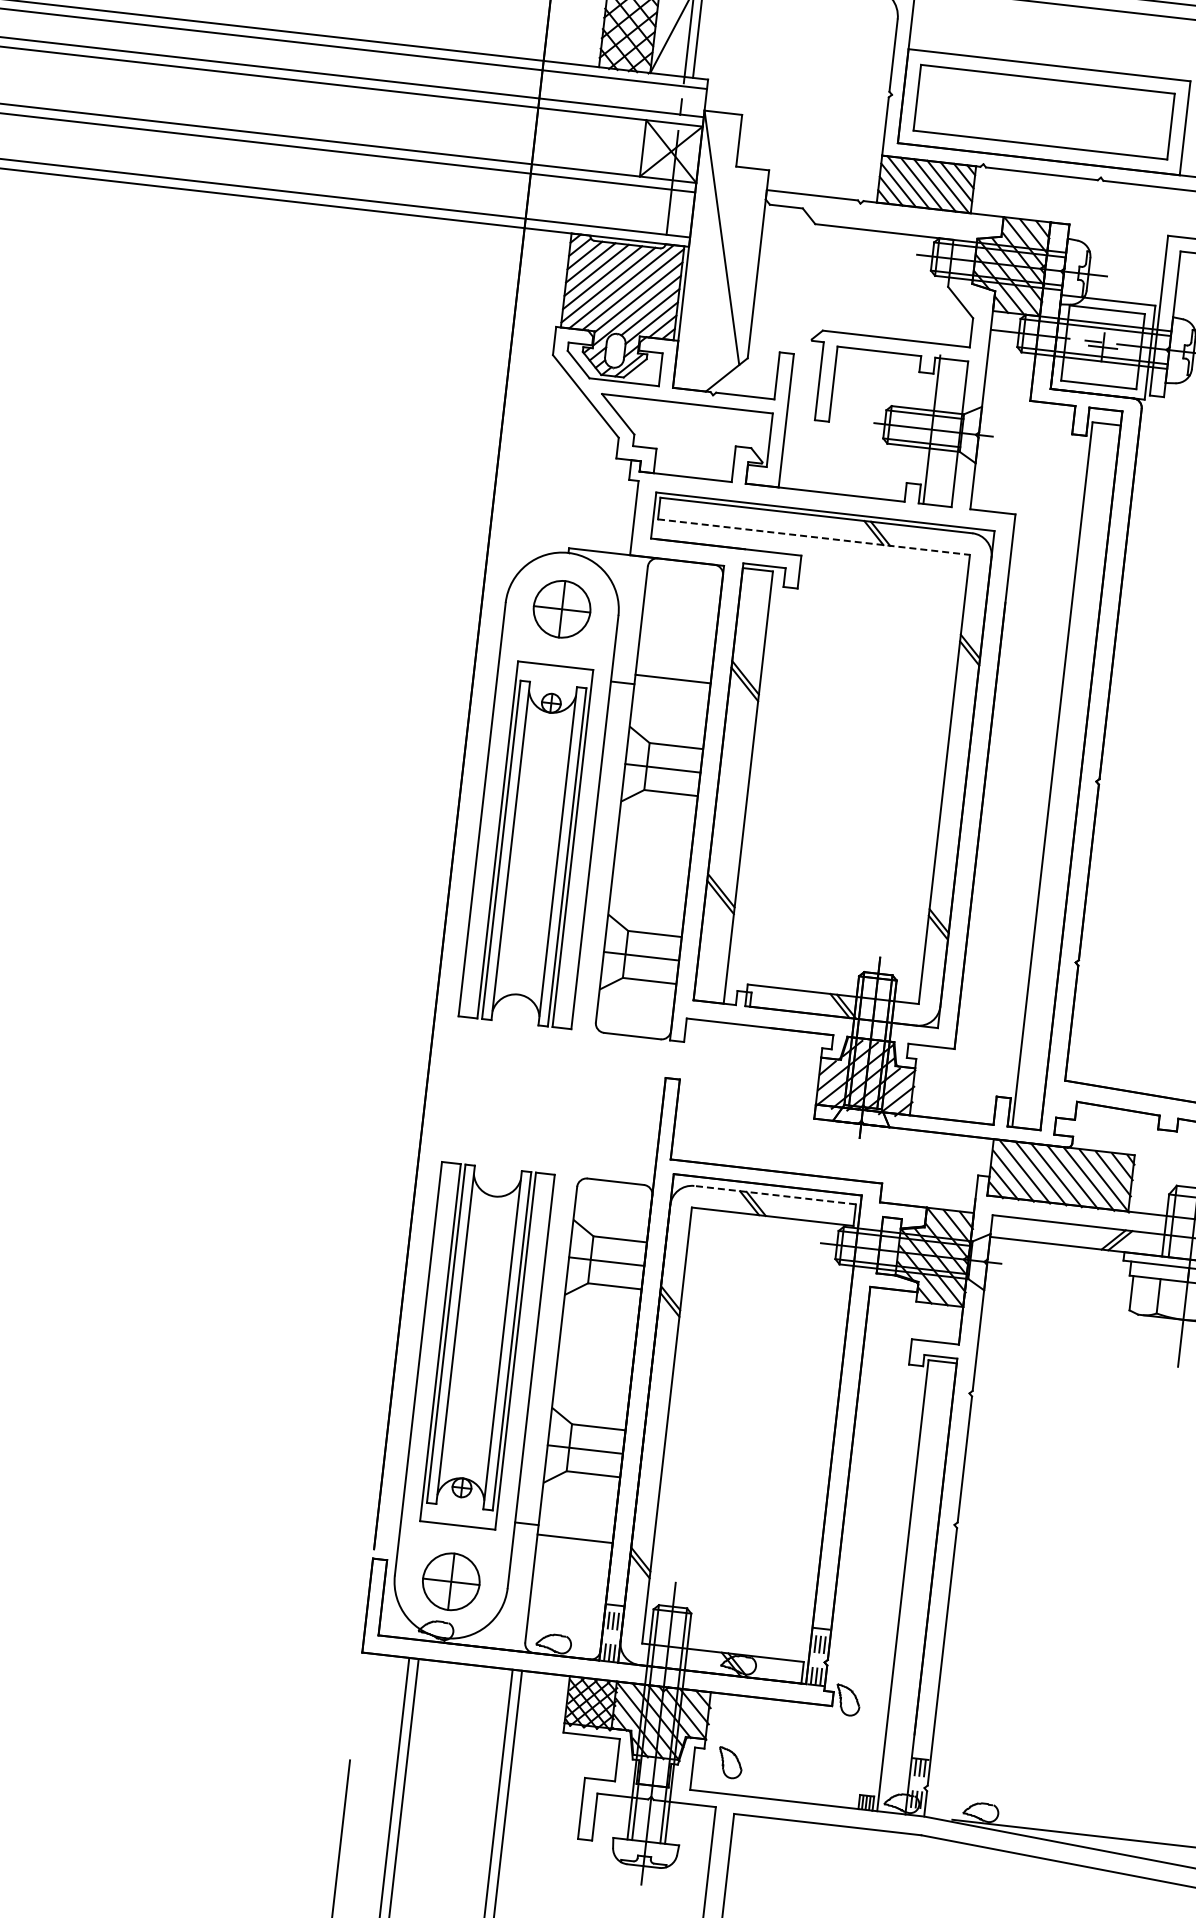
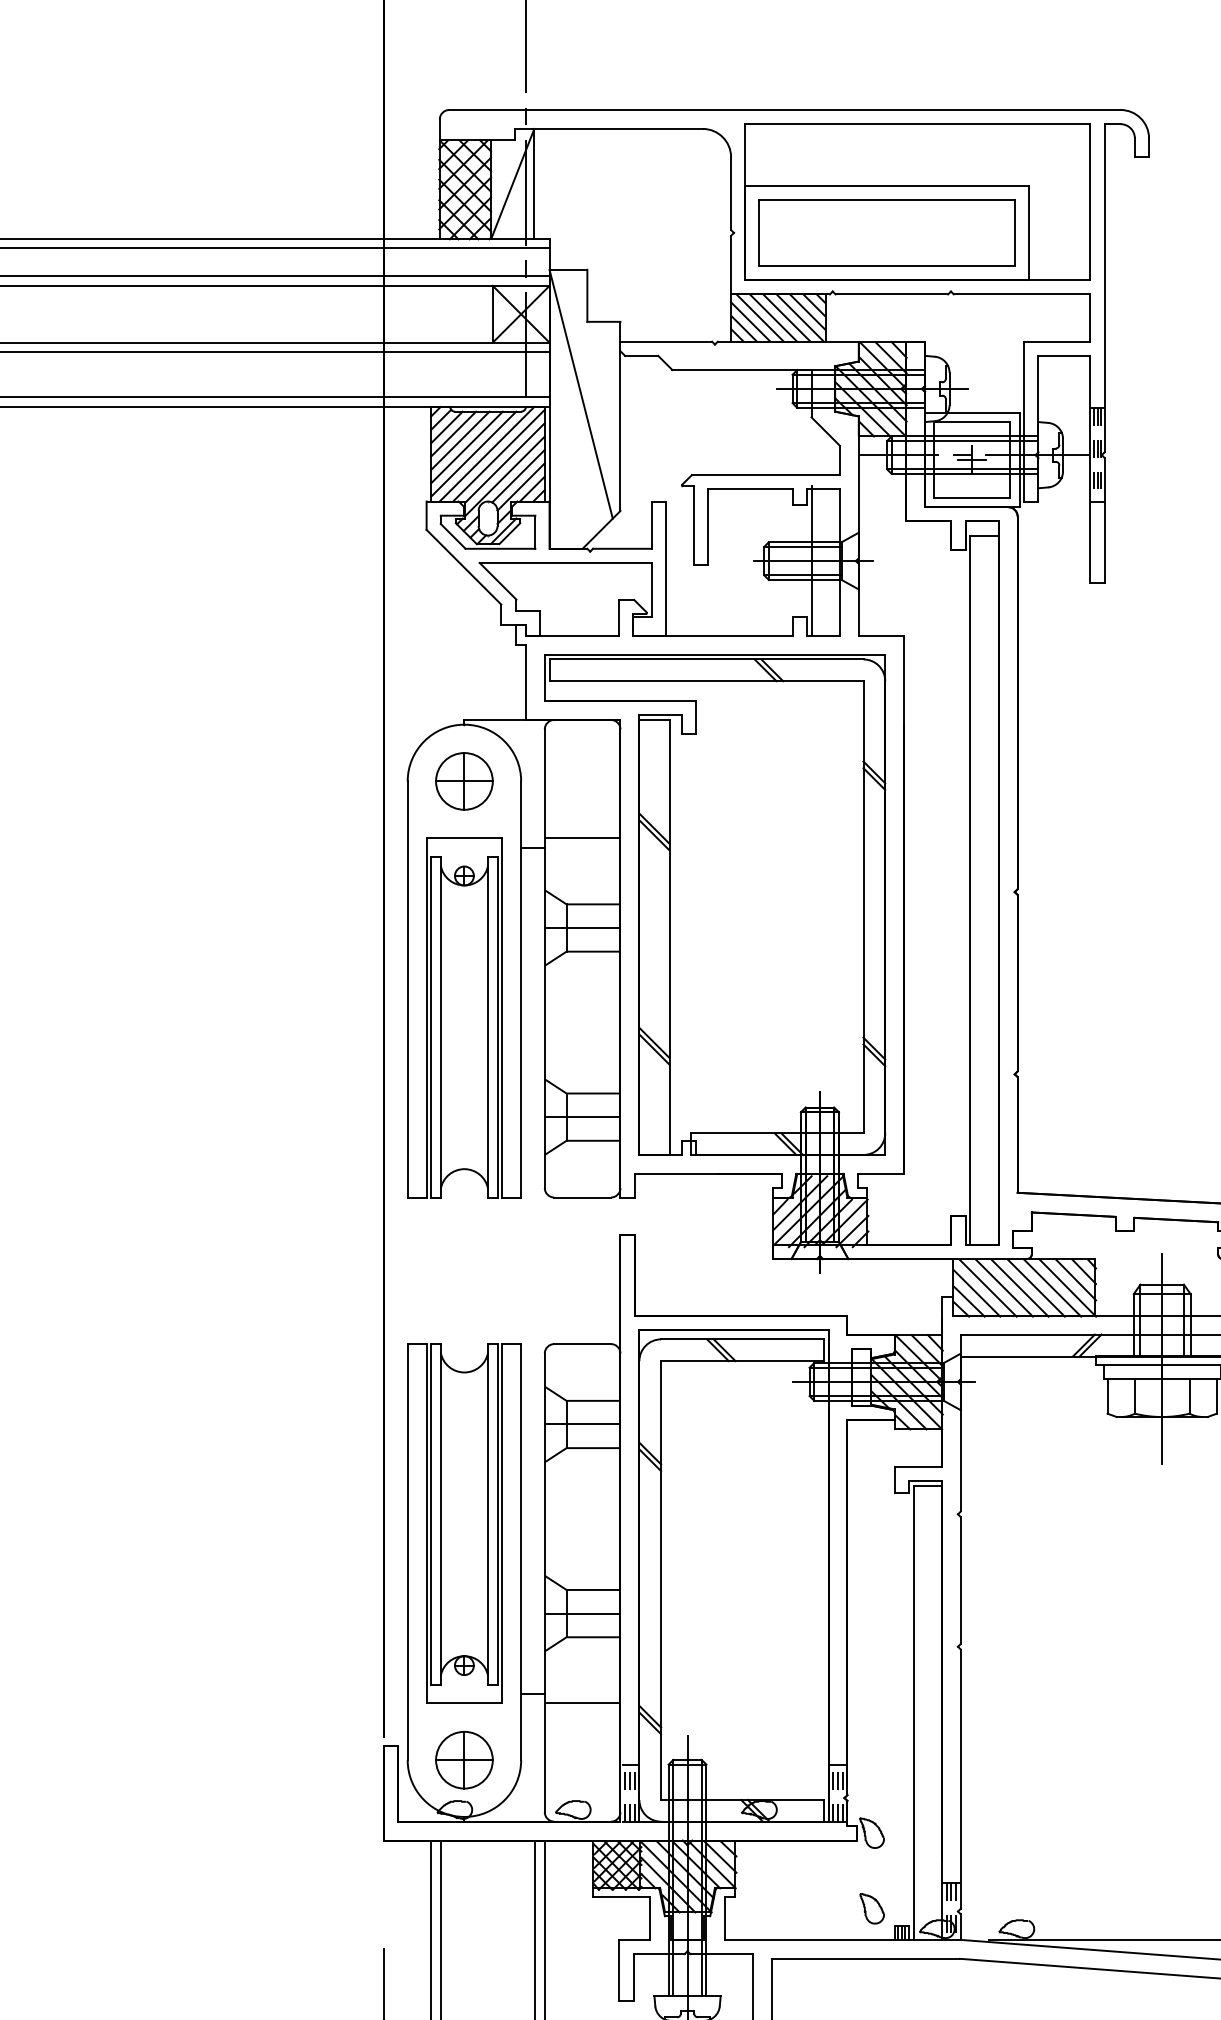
line: (813, 537) -> (706, 681), dashed -> solid
line: (774, 1195) -> (741, 1339), dashed -> solid
part: (729, 1762) -> (871, 1908), moved

